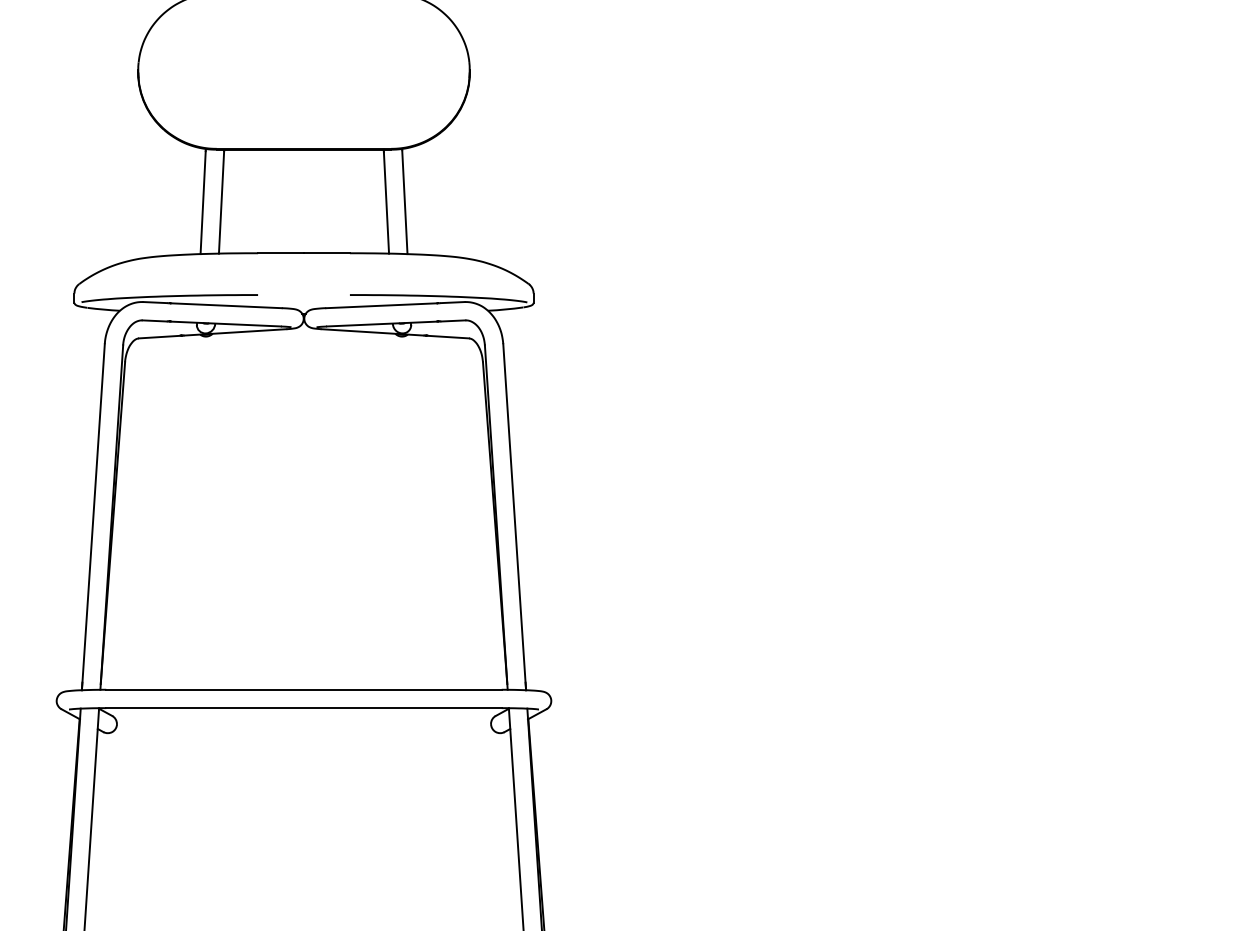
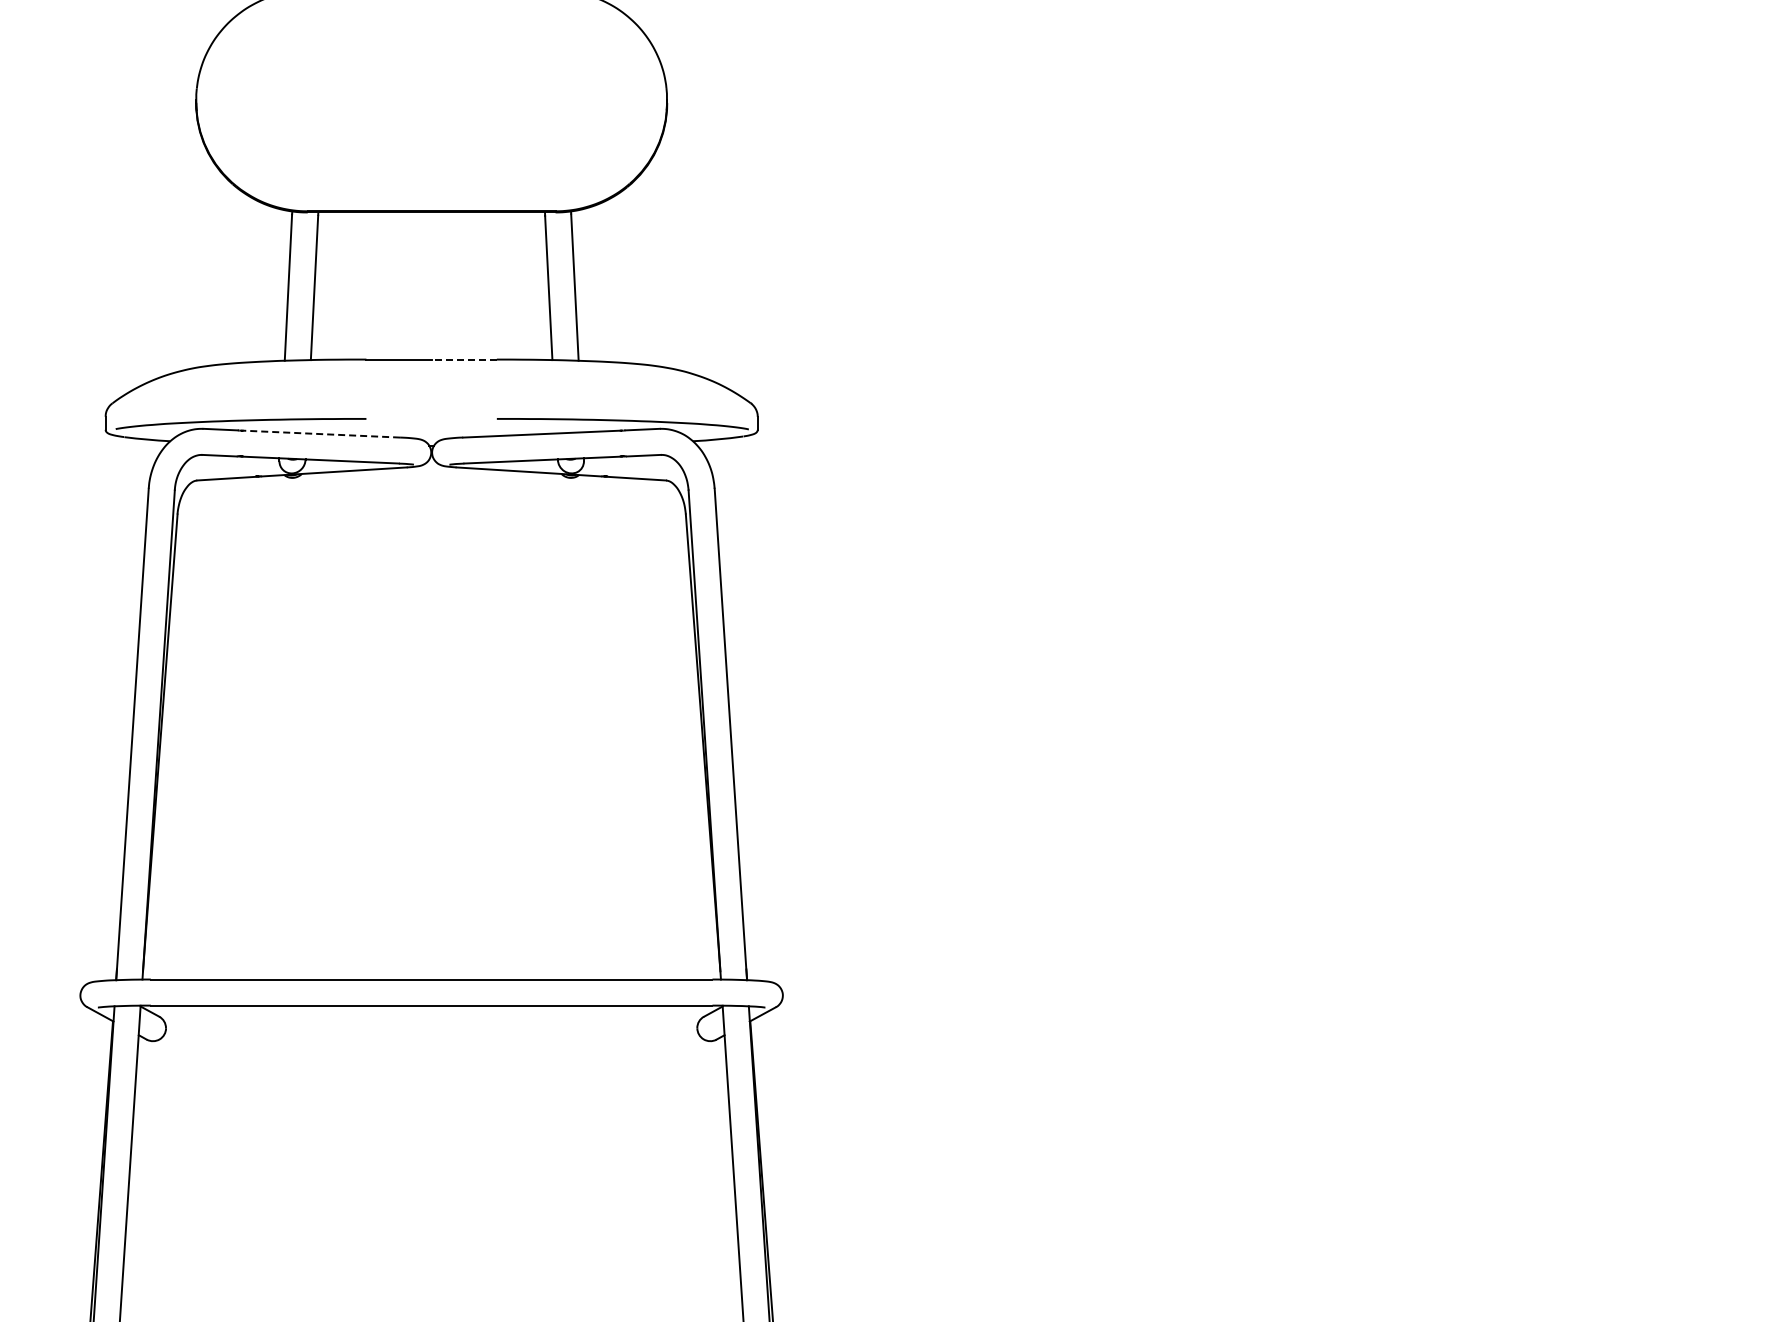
line: (327, 253) -> (464, 359), solid -> dashed
line: (226, 306) -> (321, 434), solid -> dashed

